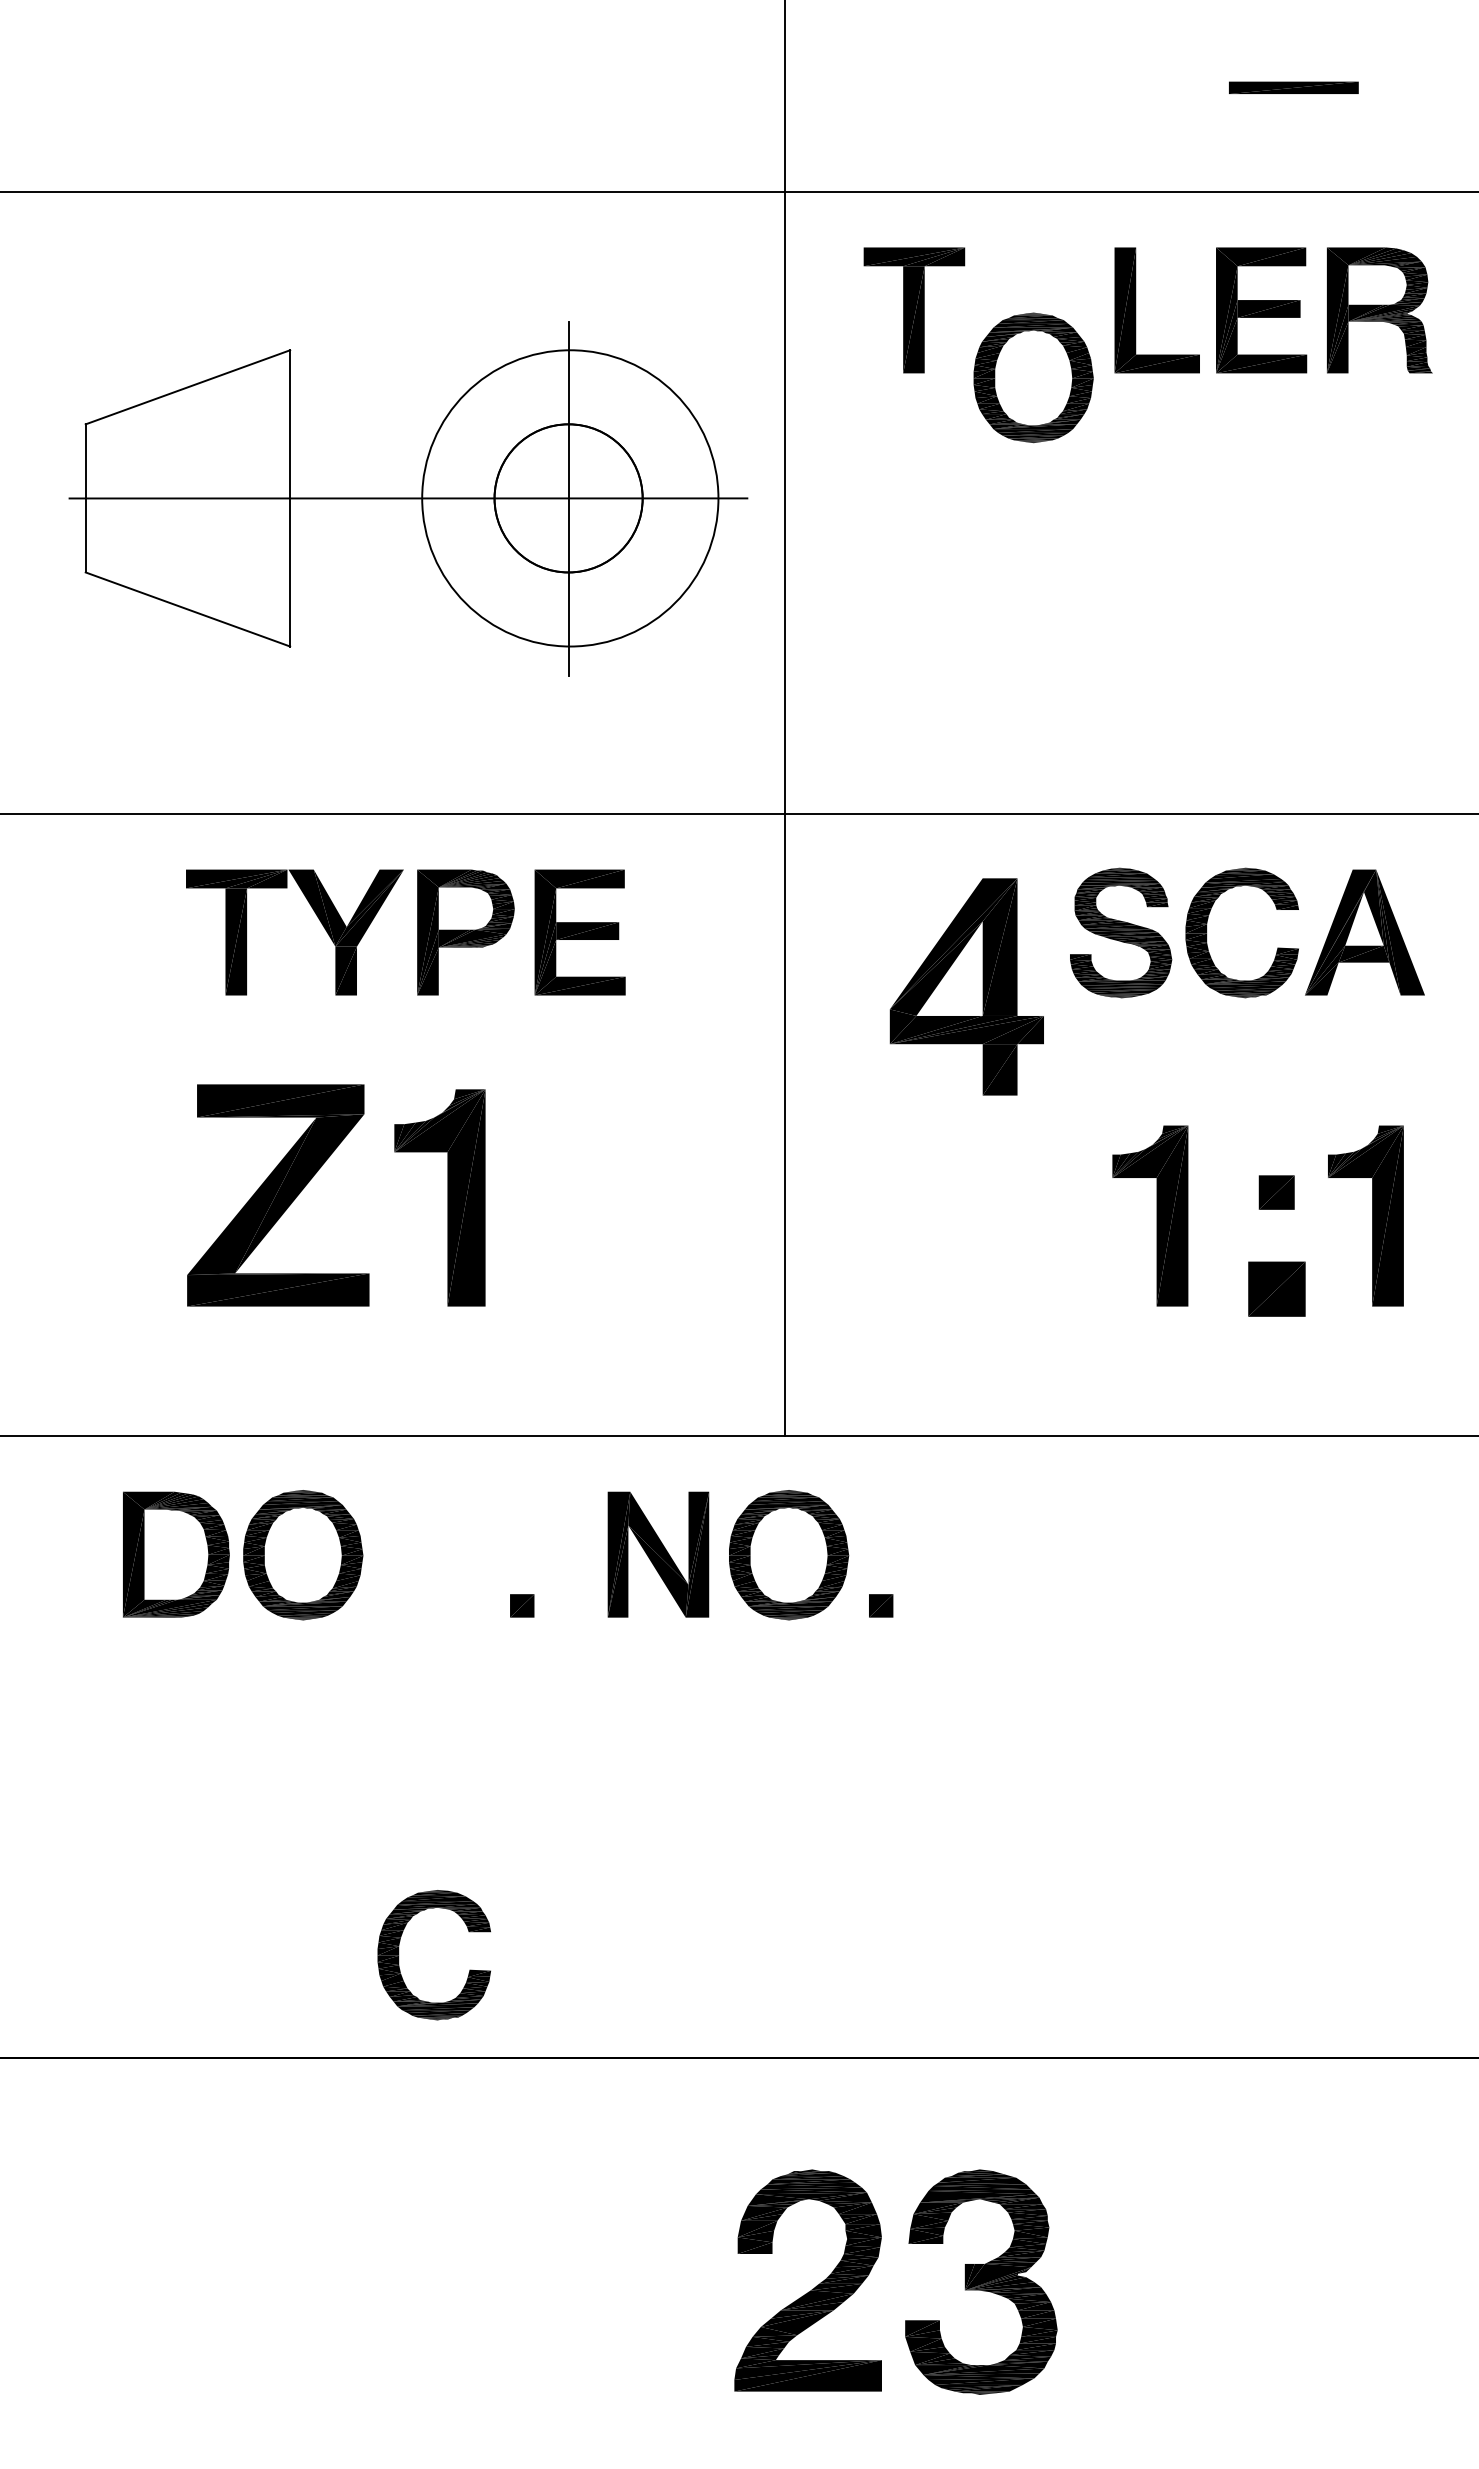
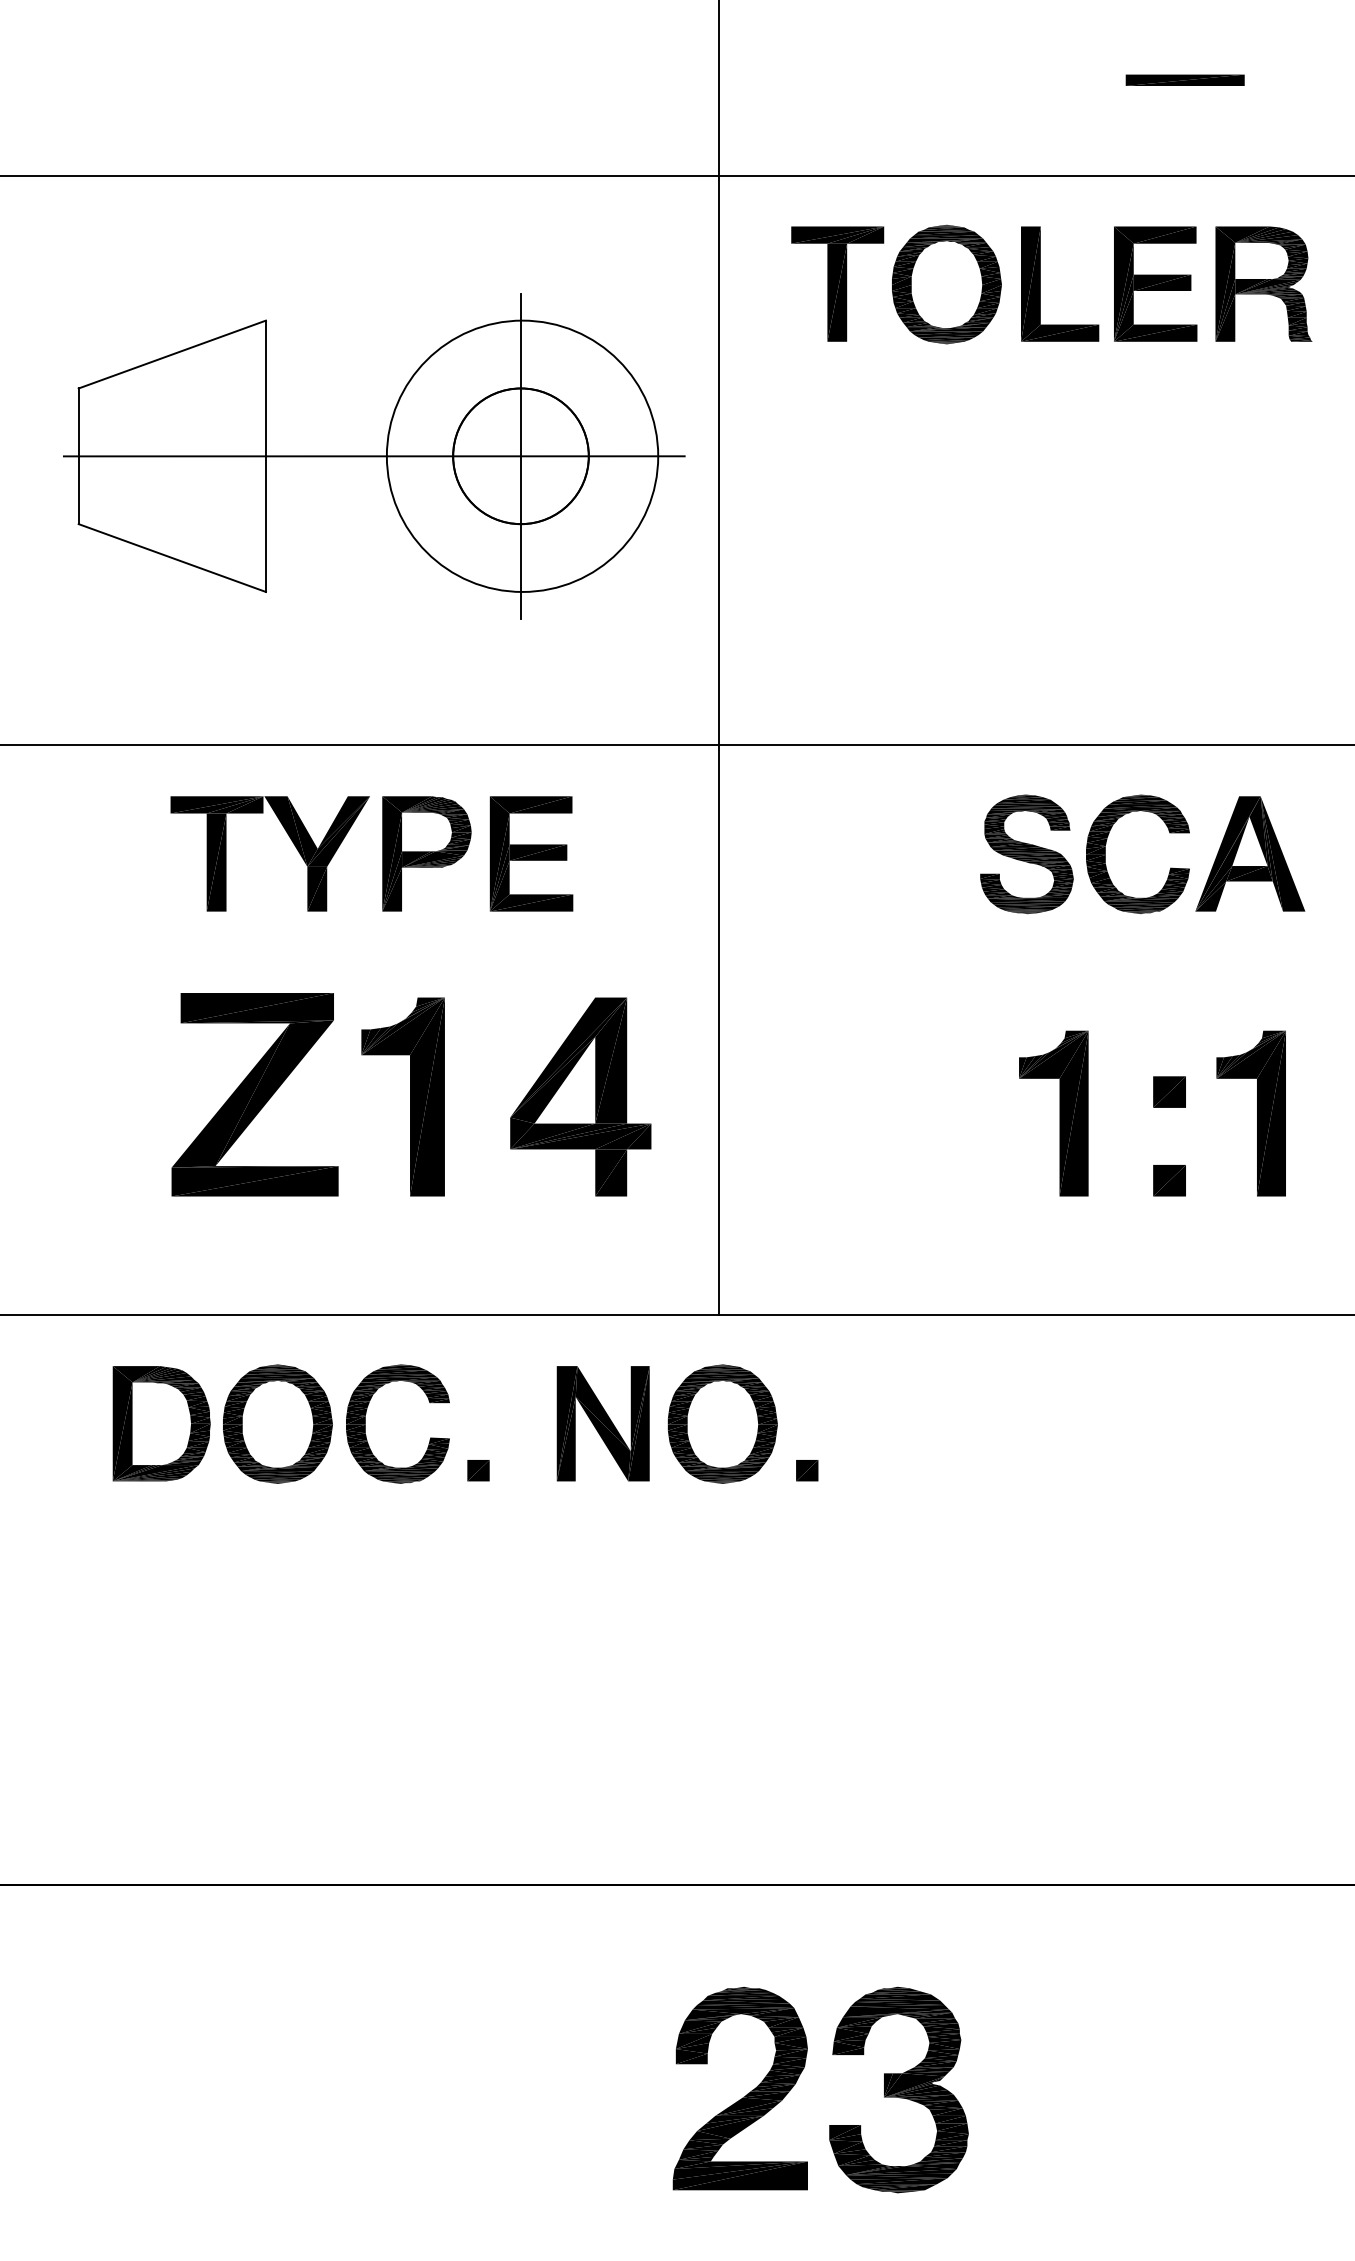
part: (1033, 377) -> (946, 284), moved
part: (966, 986) -> (580, 1096), moved
part: (1276, 1289) -> (1169, 1180), size x0.62
part: (399, 1955) -> (366, 1424), moved

